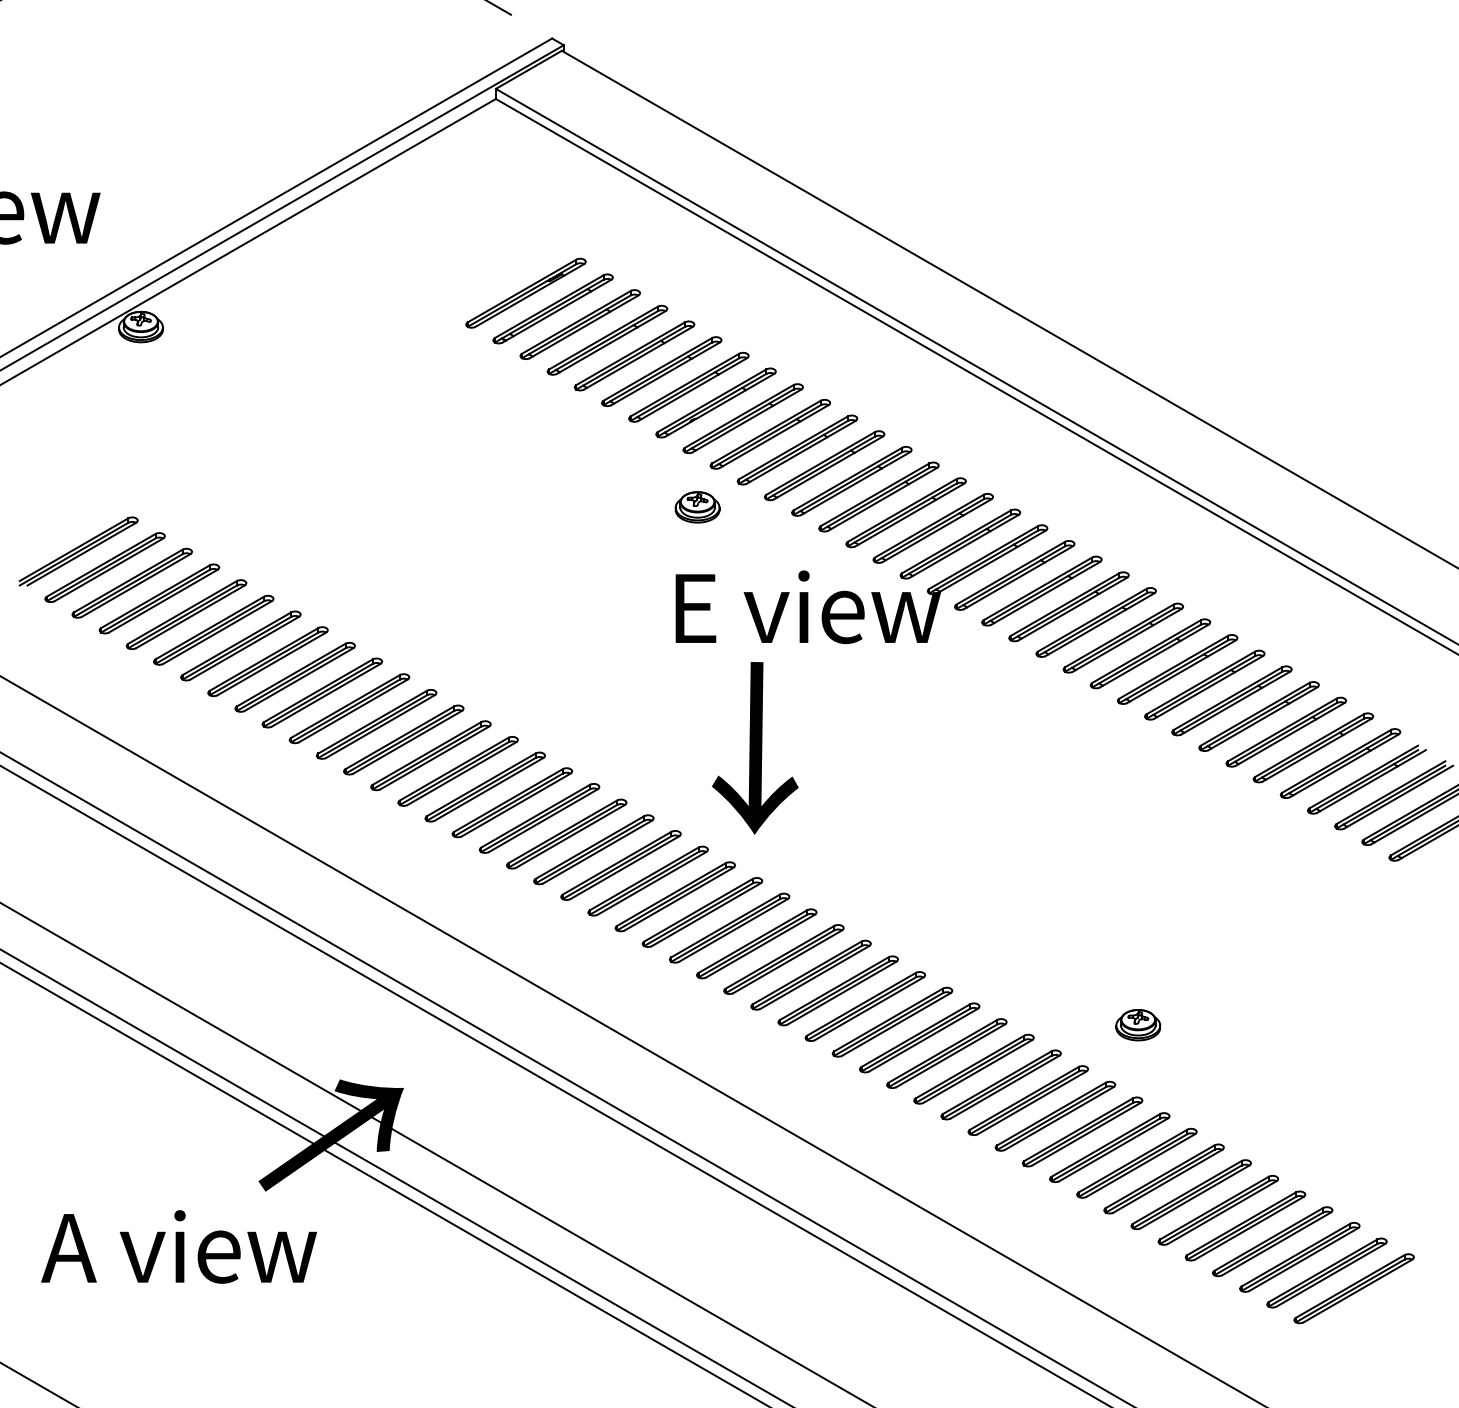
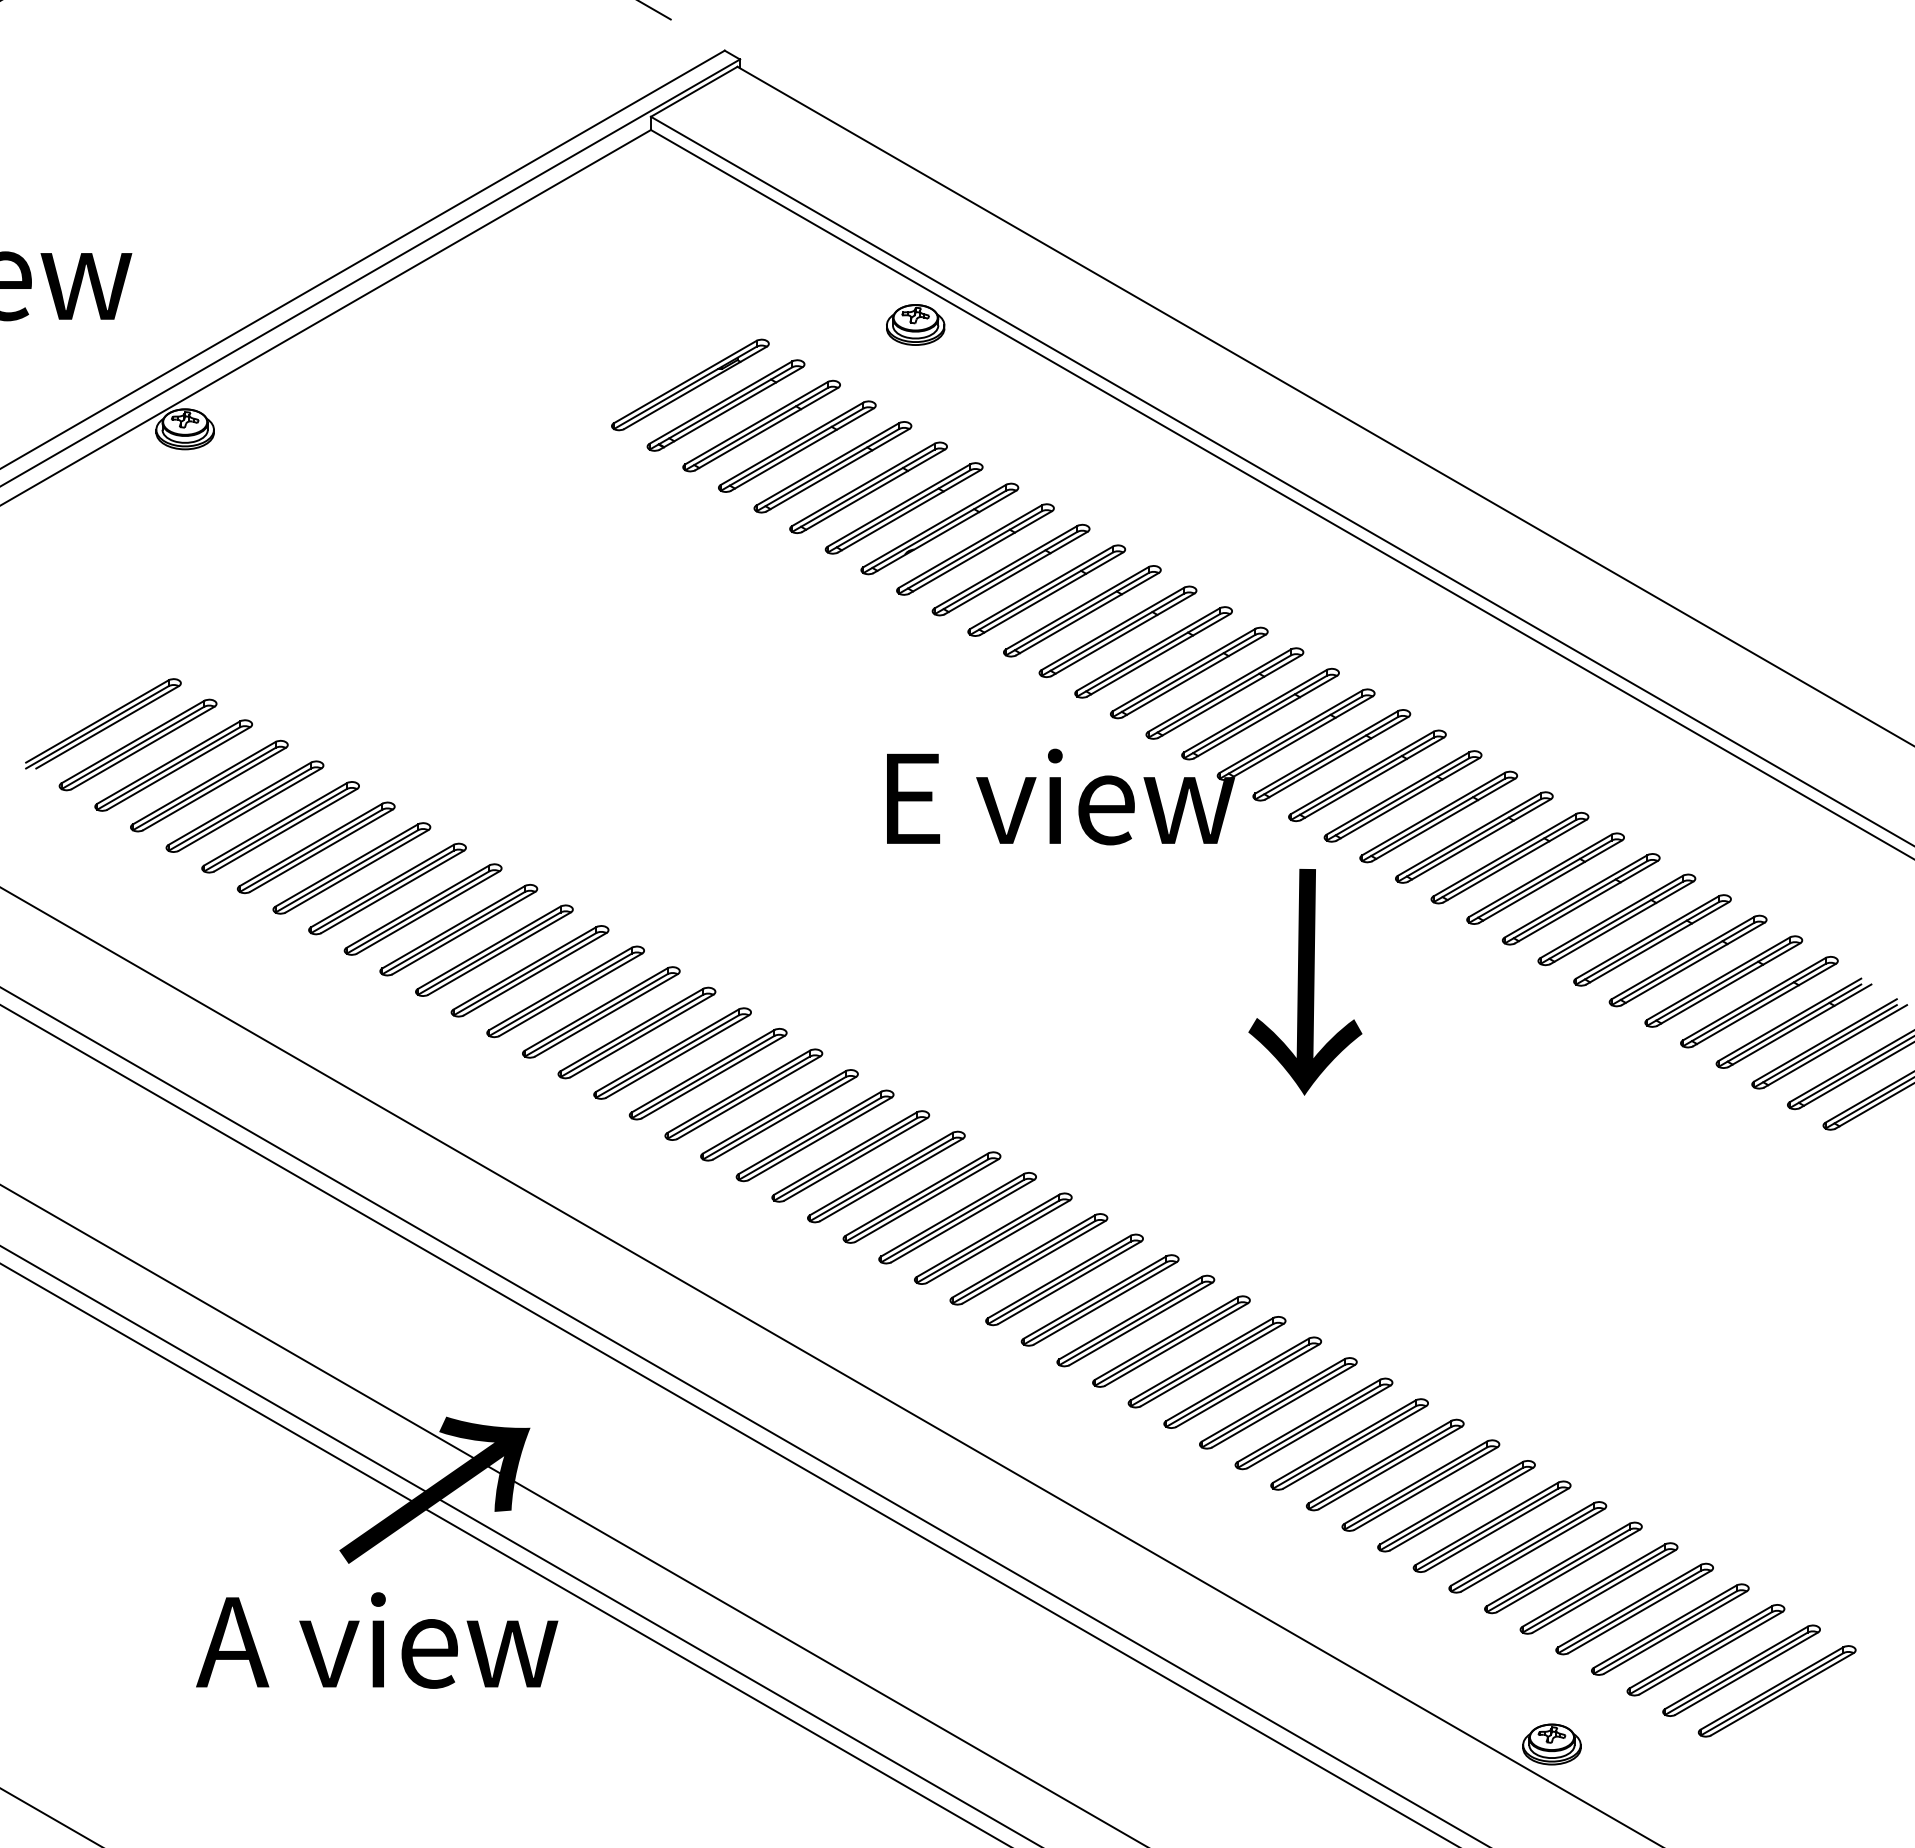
part: (697, 507) -> (915, 324), moved
text: (755, 747) -> (1305, 981), moved
part: (1137, 1025) -> (1551, 1744), moved
text: (179, 1246) -> (377, 1640), moved

